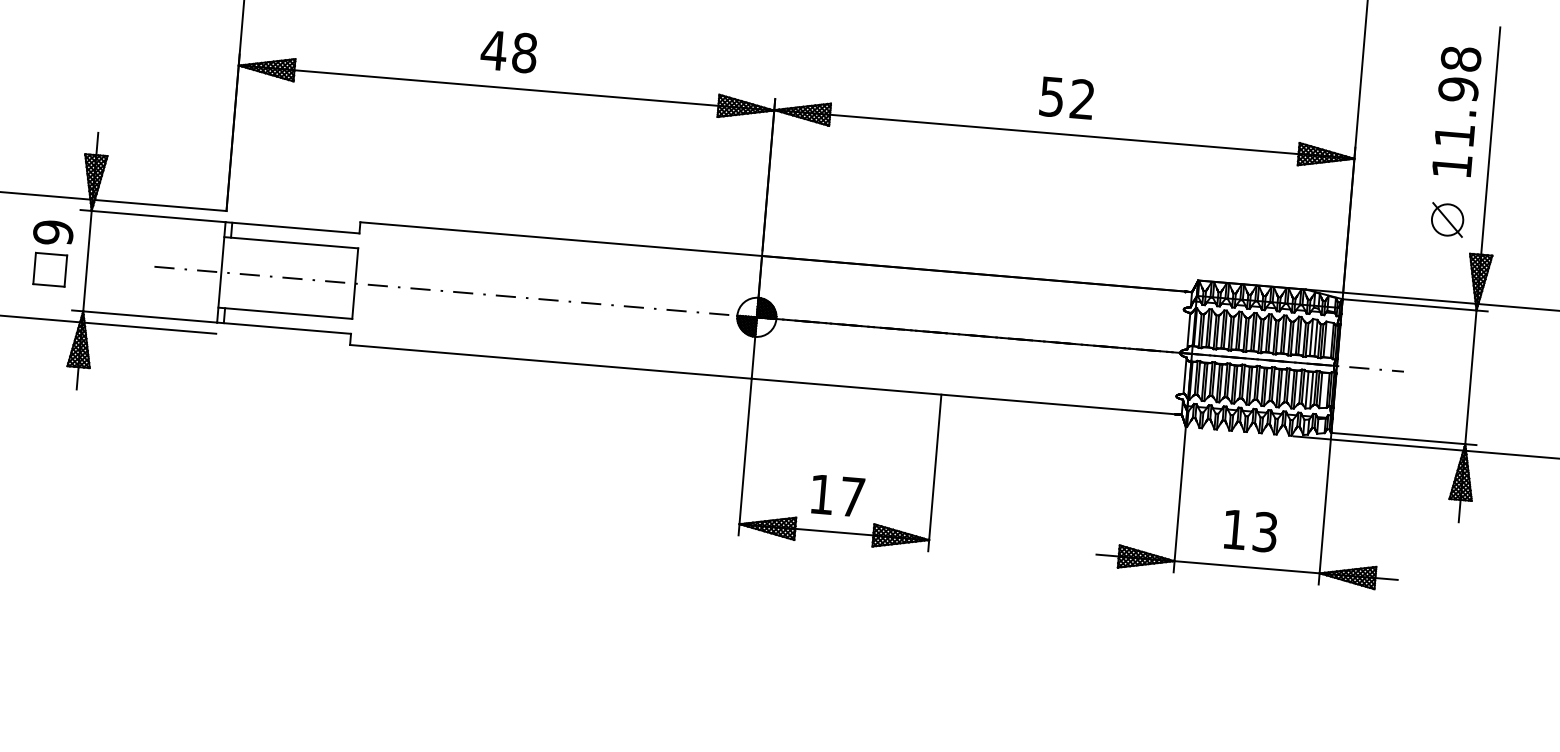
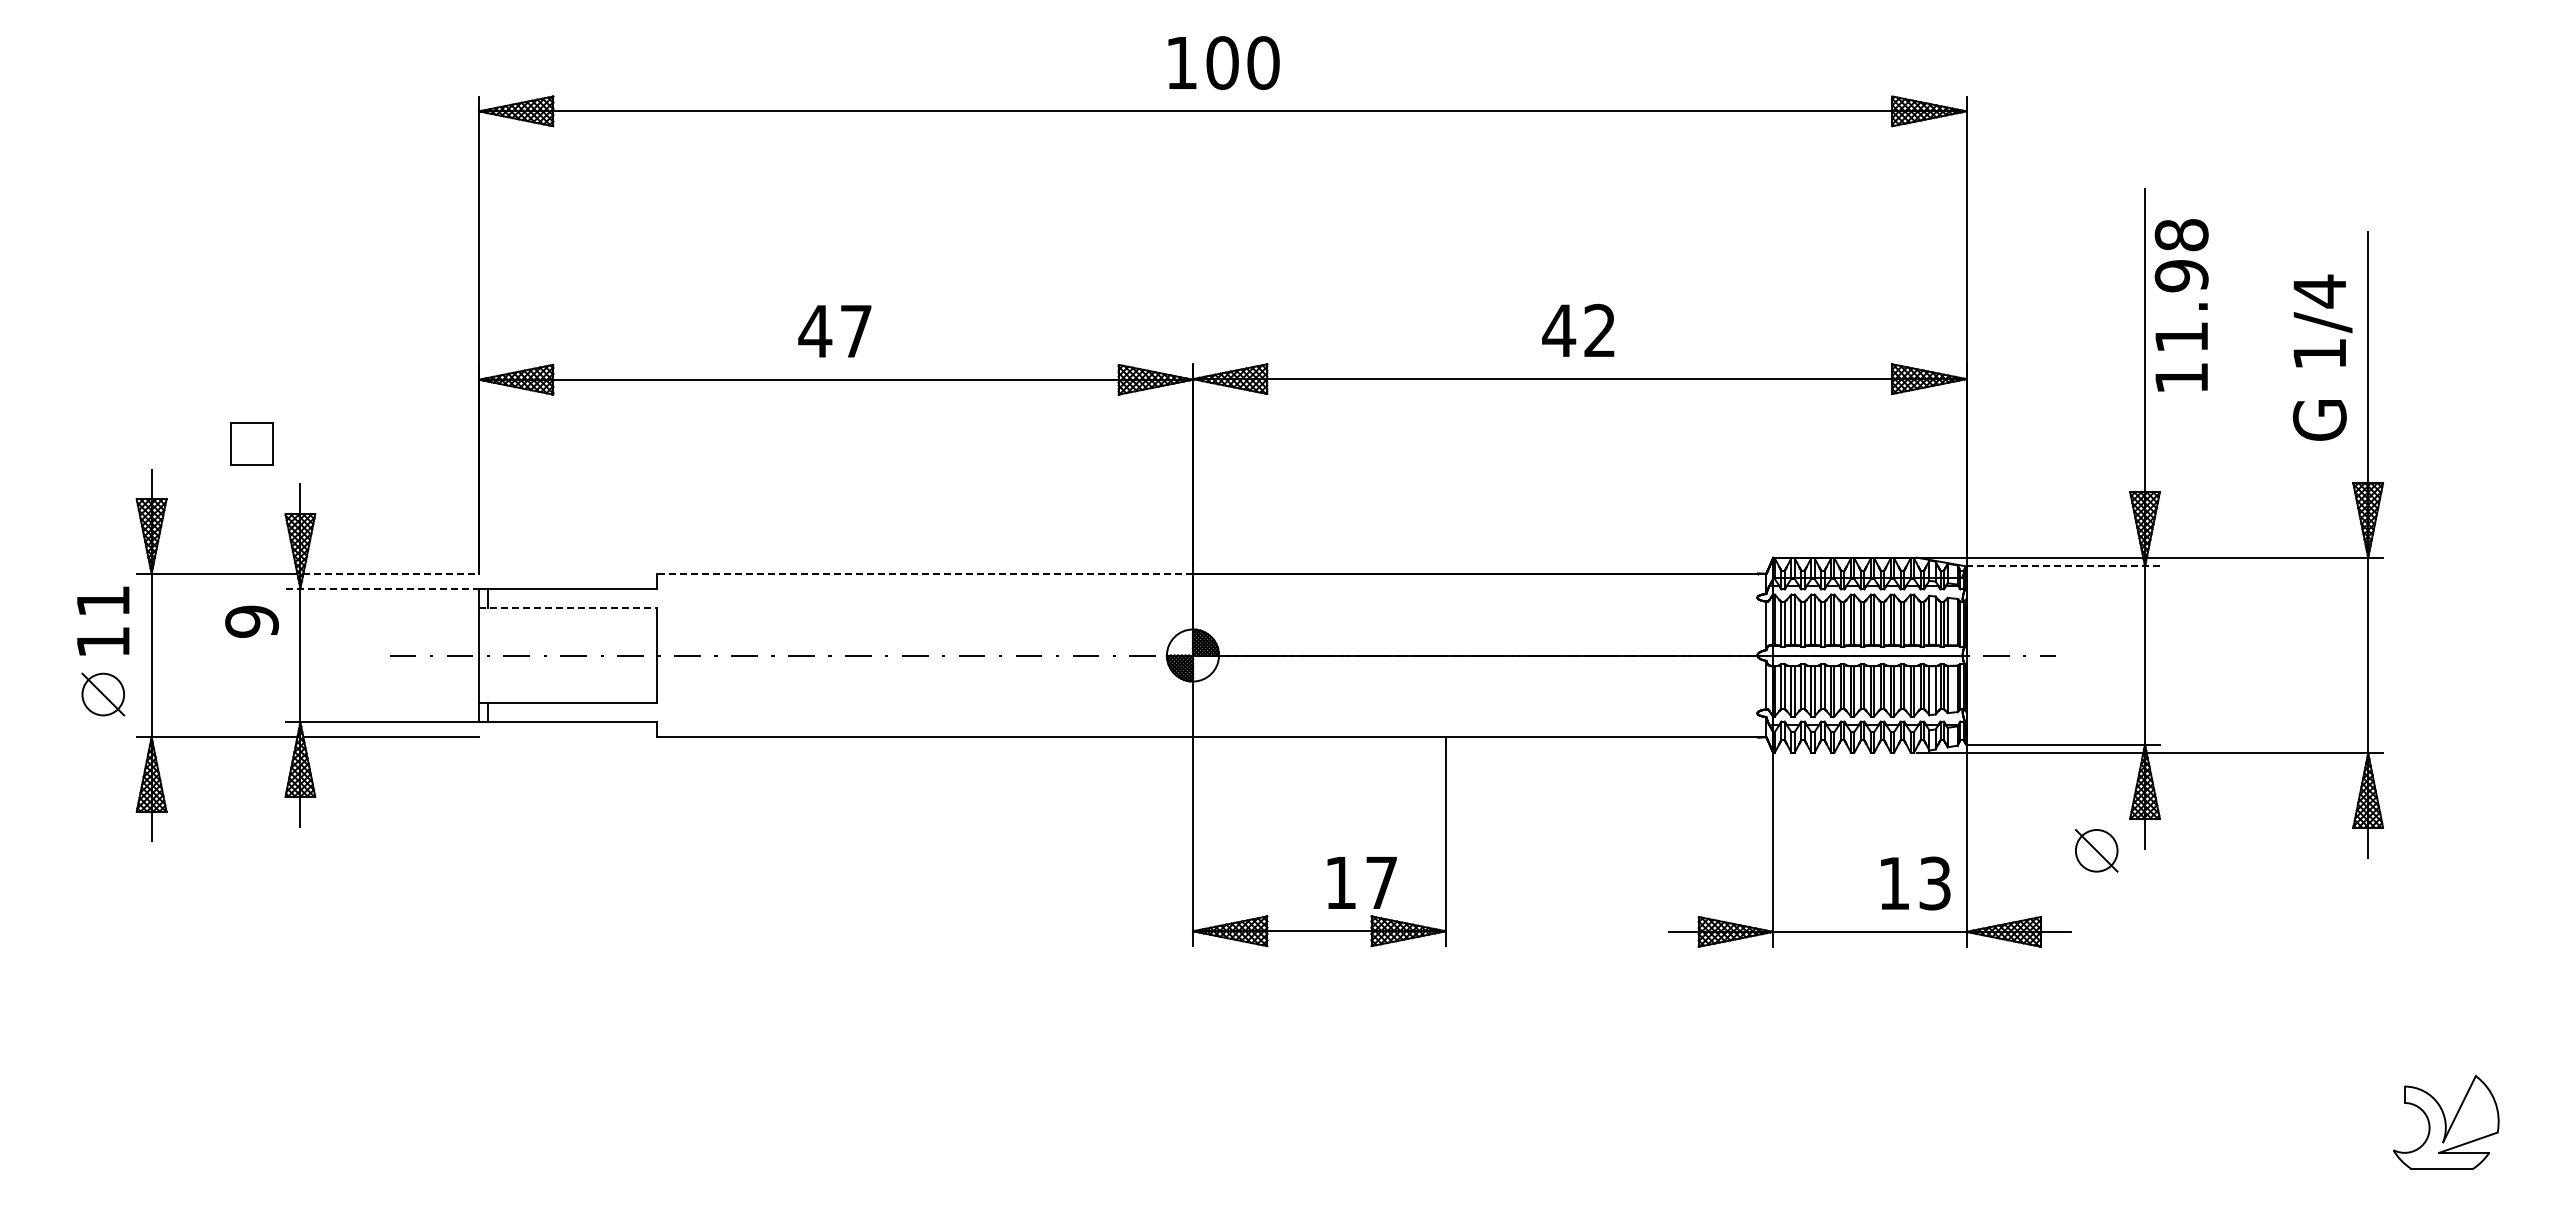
text: (524, 53) -> (856, 331), 48 -> 47
text: (1052, 96) -> (1559, 330), 52 -> 42
text: (1456, 111) -> (2181, 305), moved
line: (160, 205) -> (391, 573), solid -> dashed
line: (153, 216) -> (382, 588), solid -> dashed
part: (1447, 219) -> (2096, 850), moved
line: (561, 239) -> (925, 573), solid -> dashed
line: (291, 242) -> (568, 608), solid -> dashed
part: (49, 269) -> (251, 443), moved
line: (1415, 305) -> (2063, 566), solid -> dashed
text: (837, 495) -> (1361, 882), moved
text: (1250, 531) -> (1915, 883), moved

